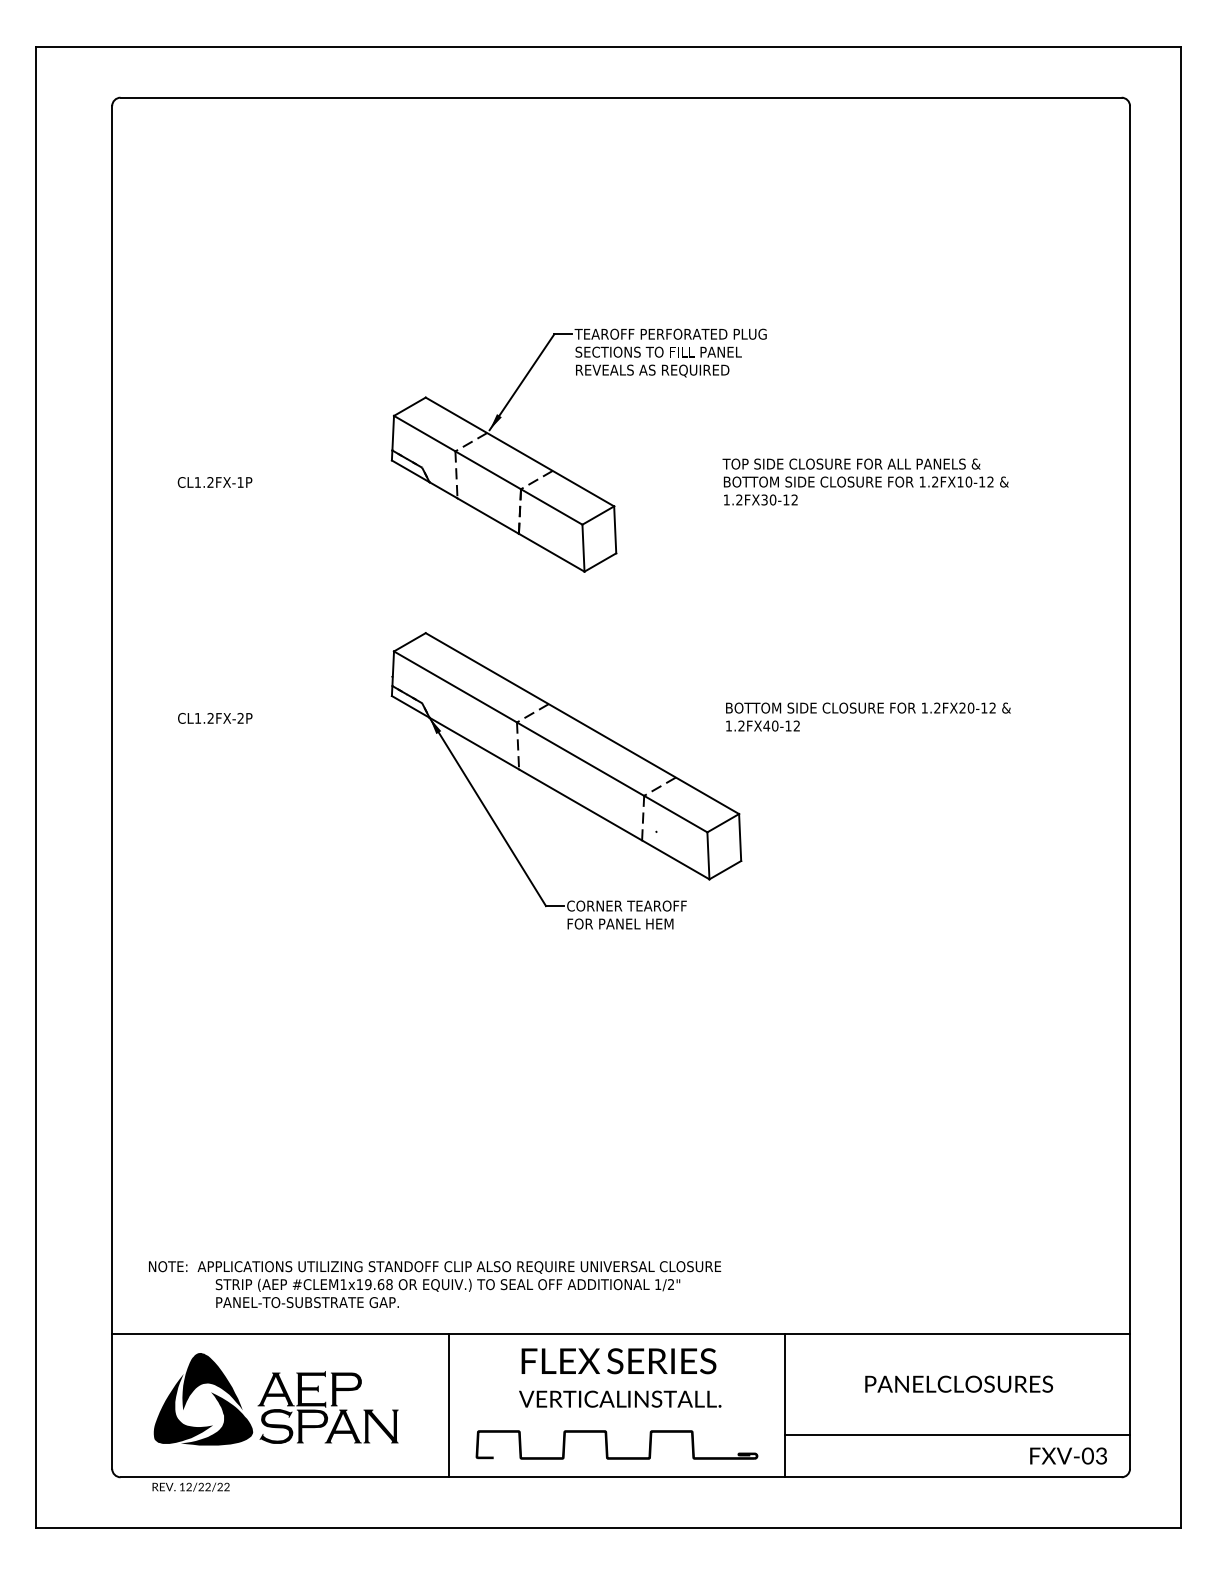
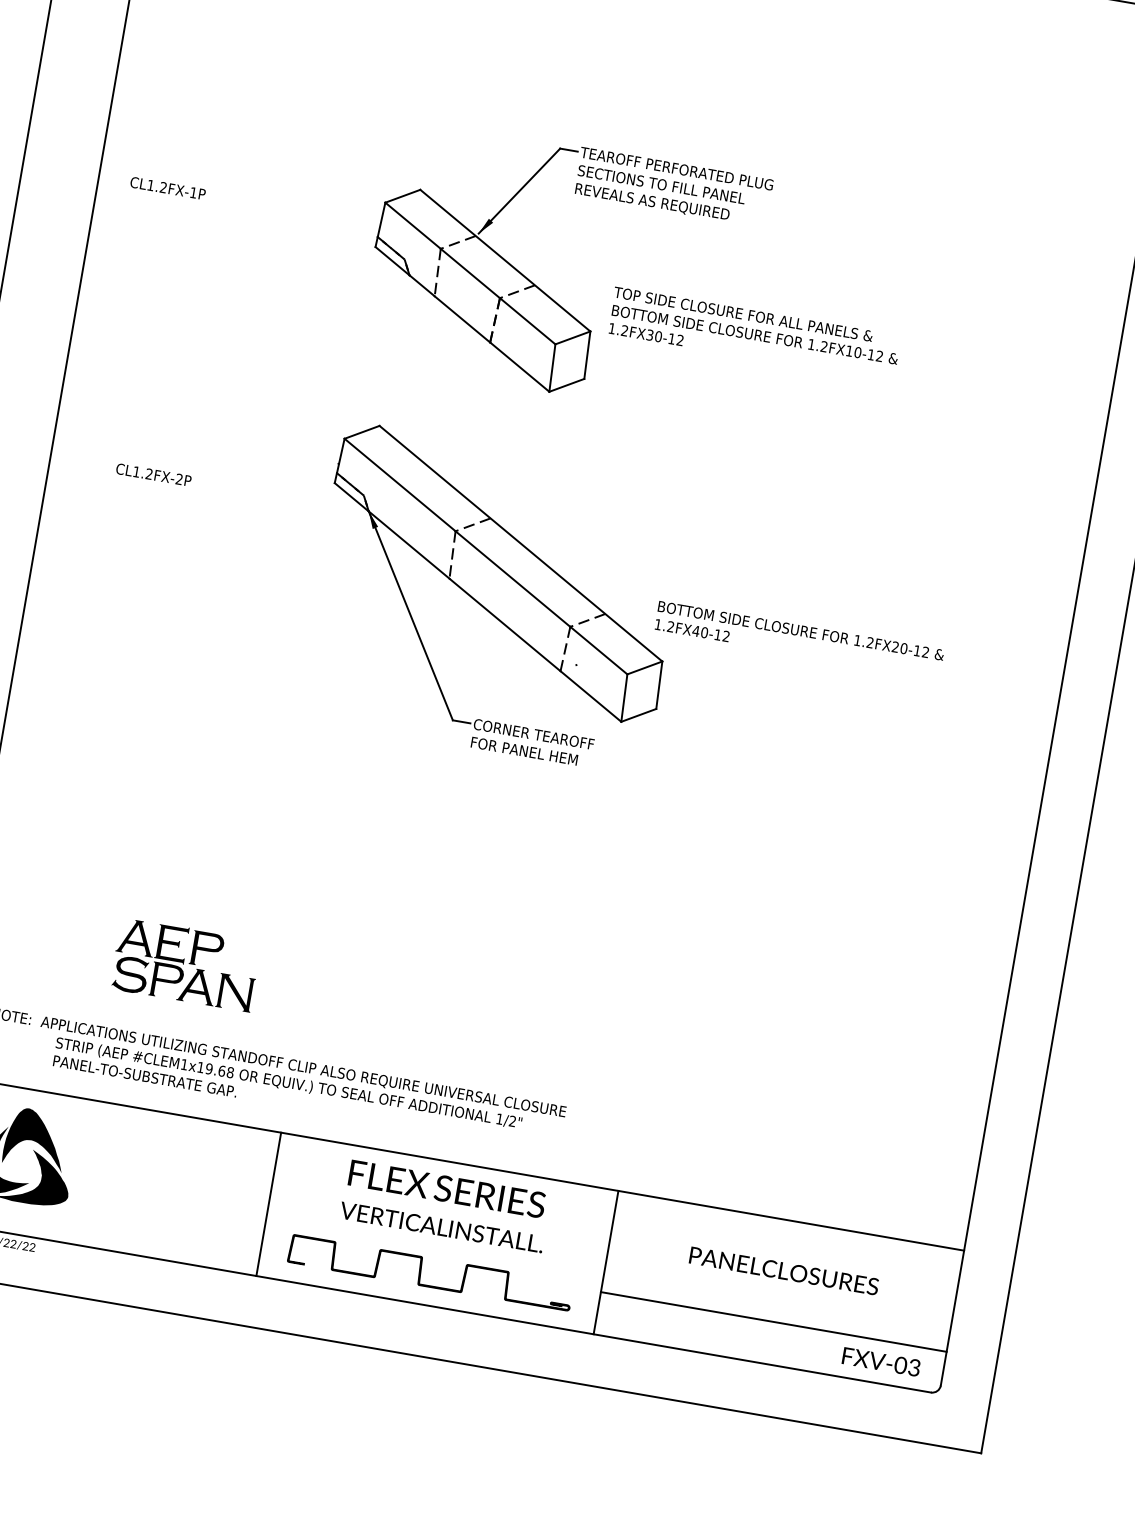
text: (865, 481) -> (754, 334), moved
text: (214, 482) -> (167, 188), moved
text: (868, 716) -> (799, 639), moved
part: (327, 1407) -> (185, 964), moved

